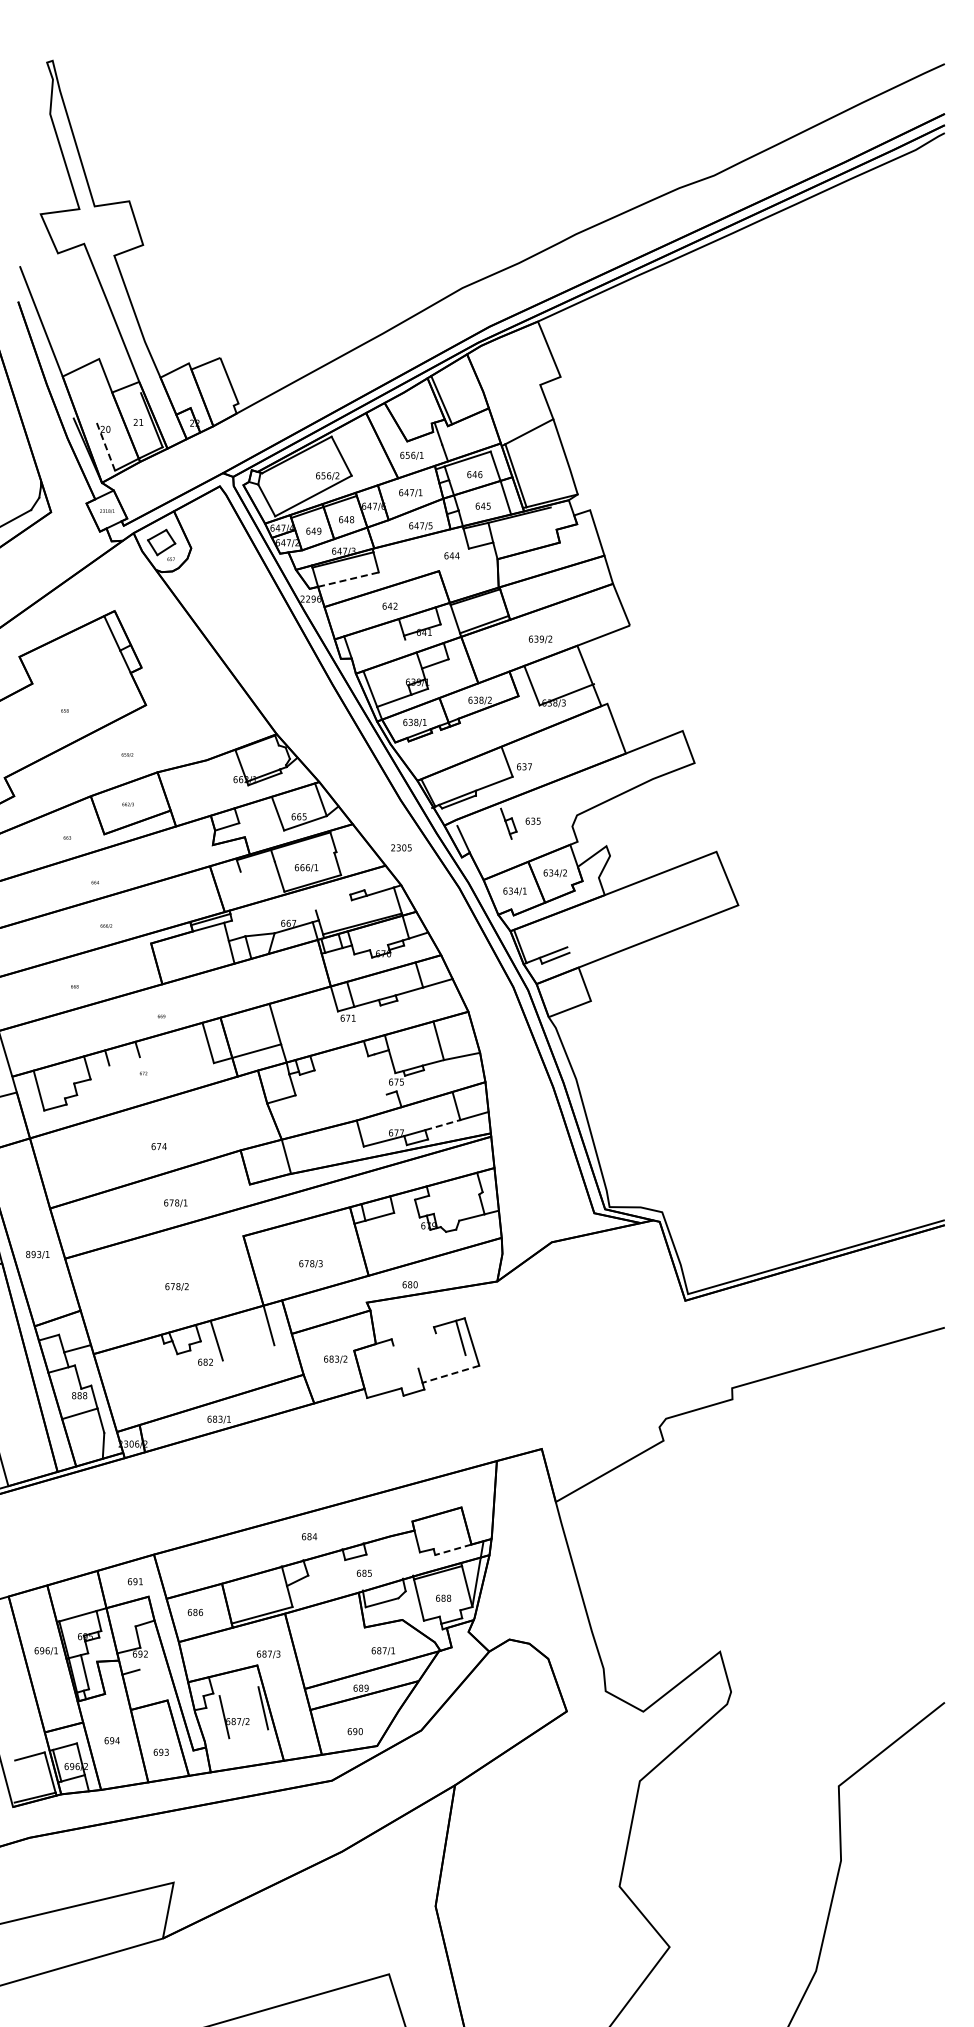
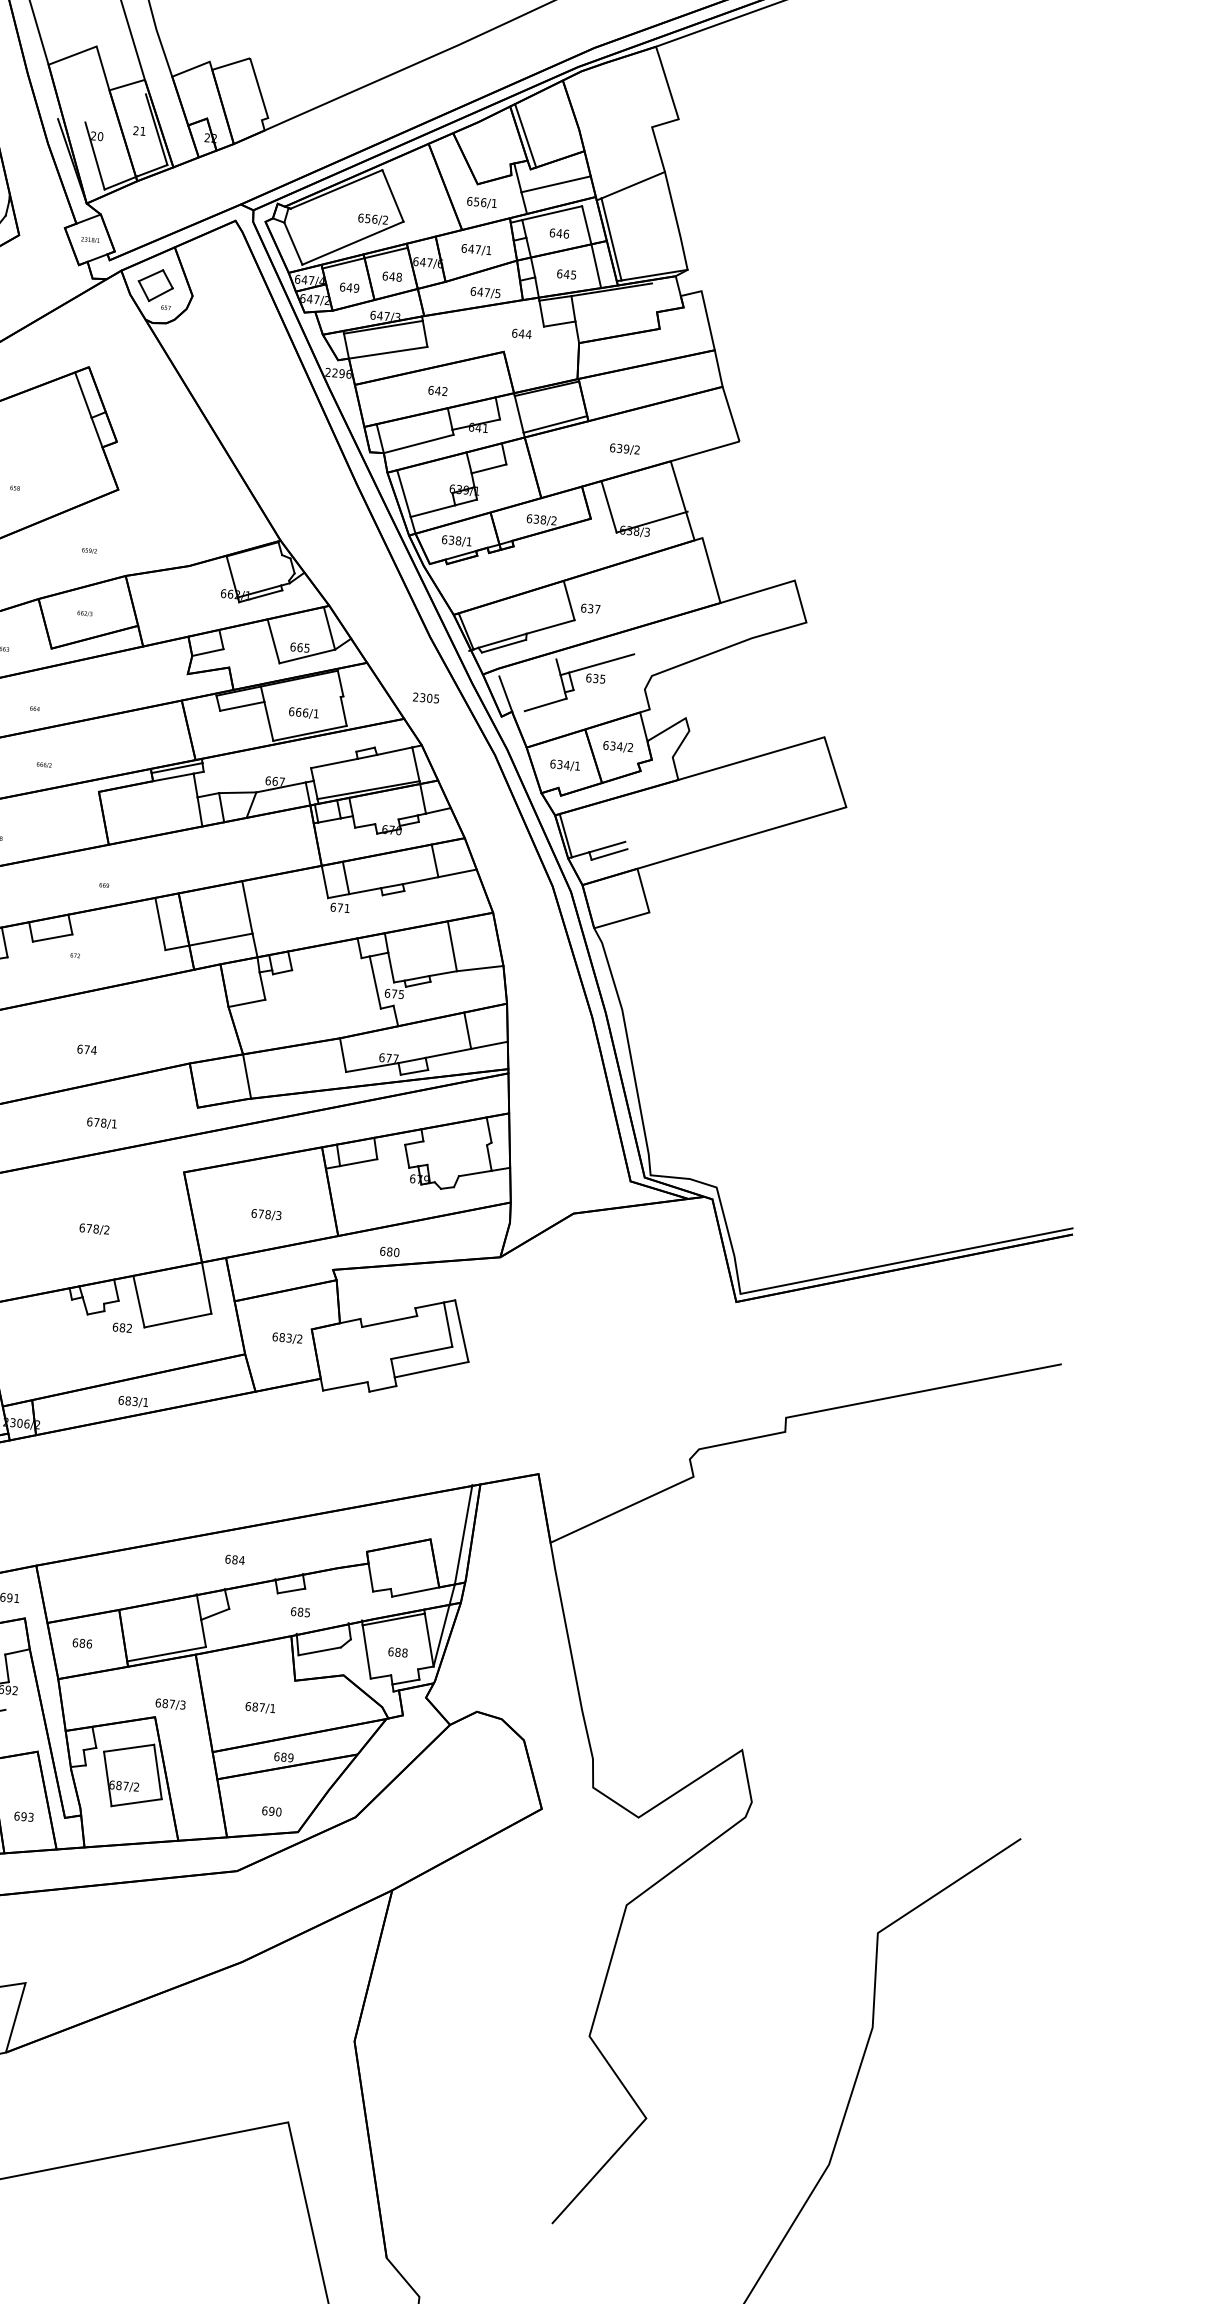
line: (468, 435) -> (555, 183), added
line: (105, 444) -> (95, 155), dashed -> solid
line: (348, 579) -> (388, 352), dashed -> solid
line: (378, 648) -> (418, 443), added
line: (536, 808) -> (601, 662), added
line: (495, 844) -> (545, 703), added
line: (257, 866) -> (241, 705), added
line: (333, 905) -> (333, 763), added
line: (124, 1061) -> (52, 938), added
line: (380, 1074) -> (375, 982), added
line: (443, 1124) -> (449, 1052), dashed -> solid
line: (414, 1339) -> (389, 1321), added
line: (248, 1352) -> (177, 1320), added
line: (441, 1361) -> (421, 1352), added
line: (450, 1374) -> (431, 1369), dashed -> solid
line: (486, 1501) -> (462, 1534), added
line: (453, 1549) -> (415, 1591), dashed -> solid
text: (382, 1650) -> (259, 1707), moved
line: (238, 1691) -> (128, 1748), added
line: (248, 1733) -> (136, 1802), added

